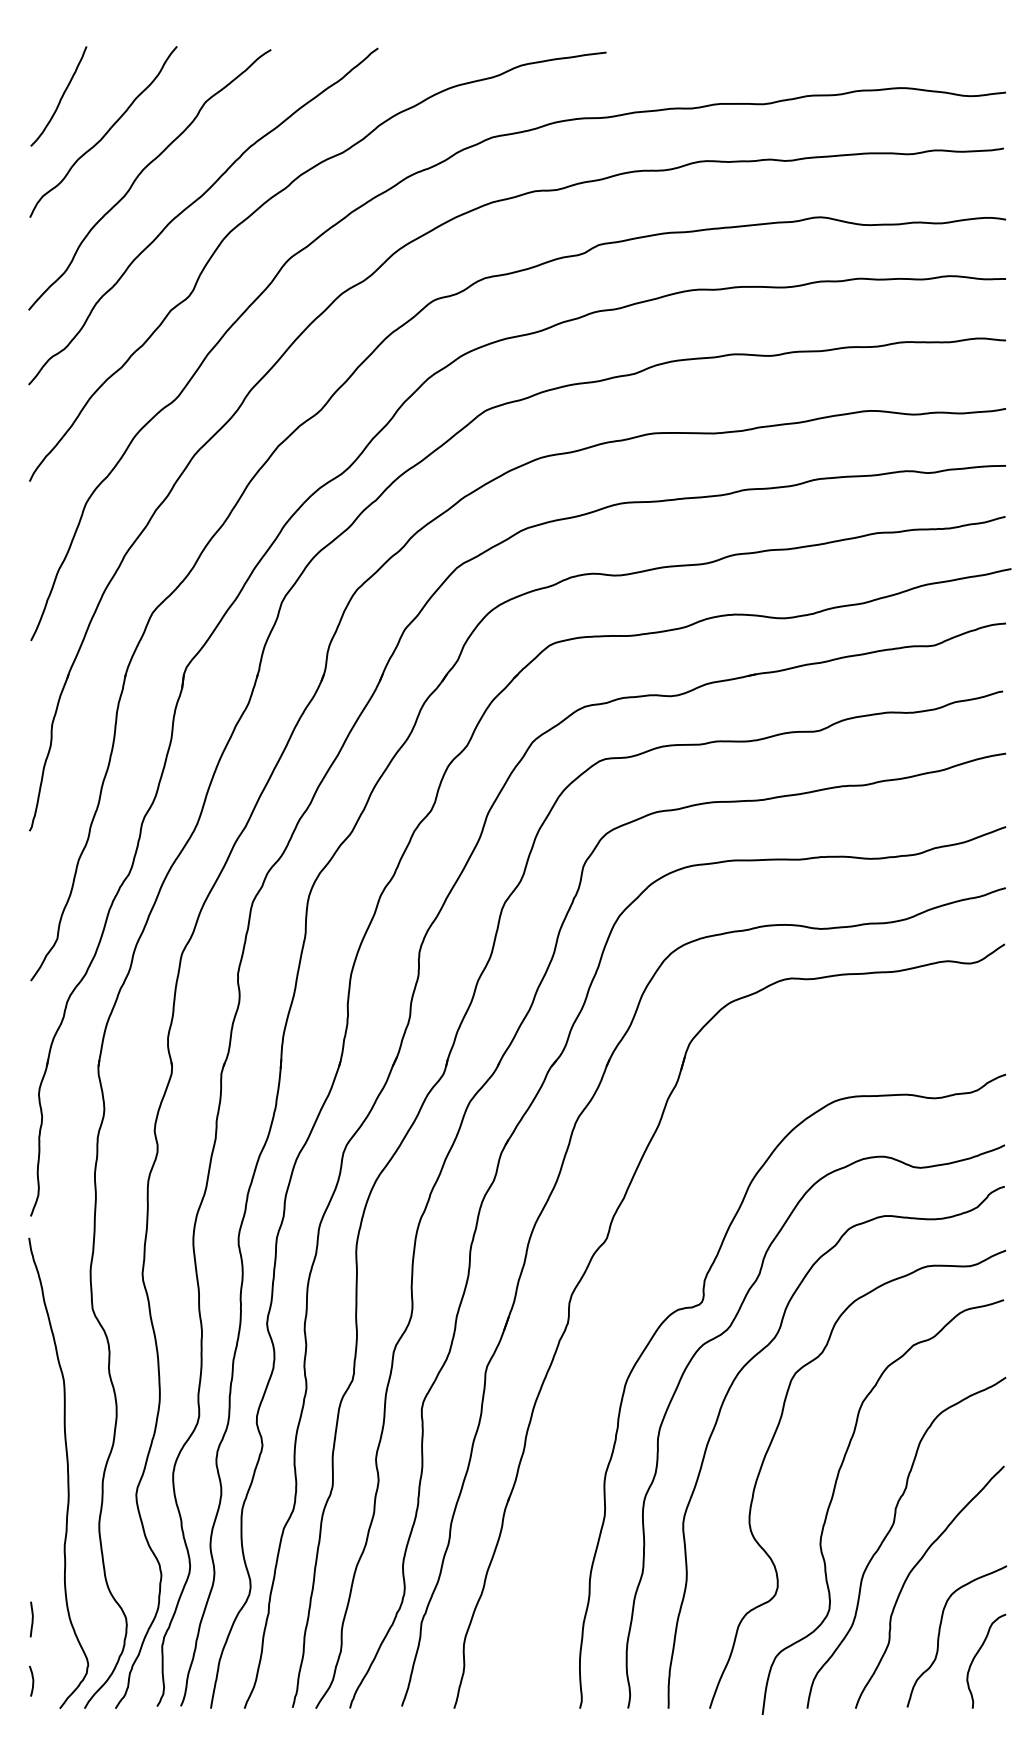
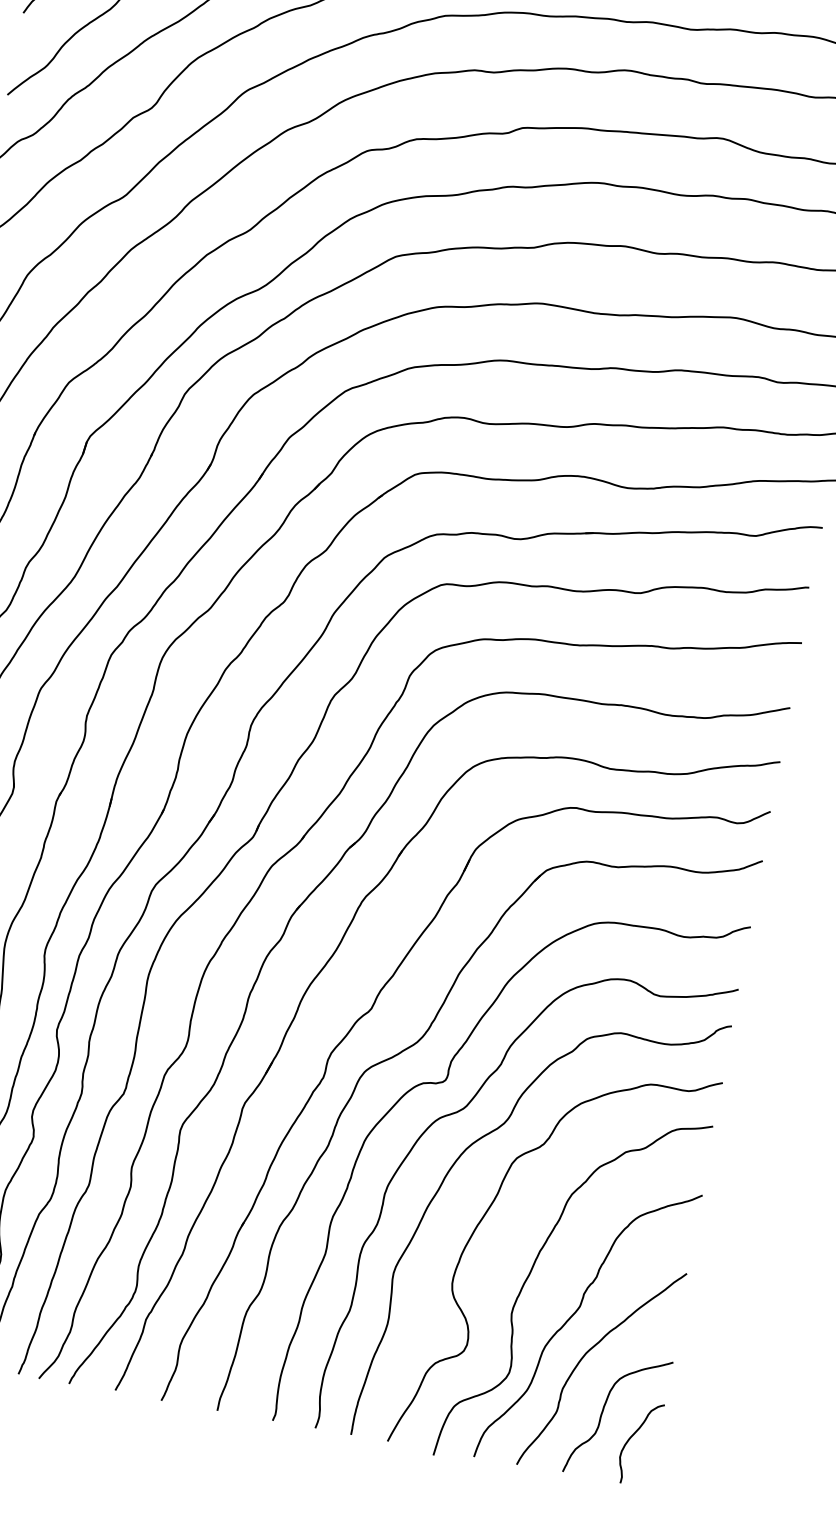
part: (665, 1265) -> (418, 1042), added

